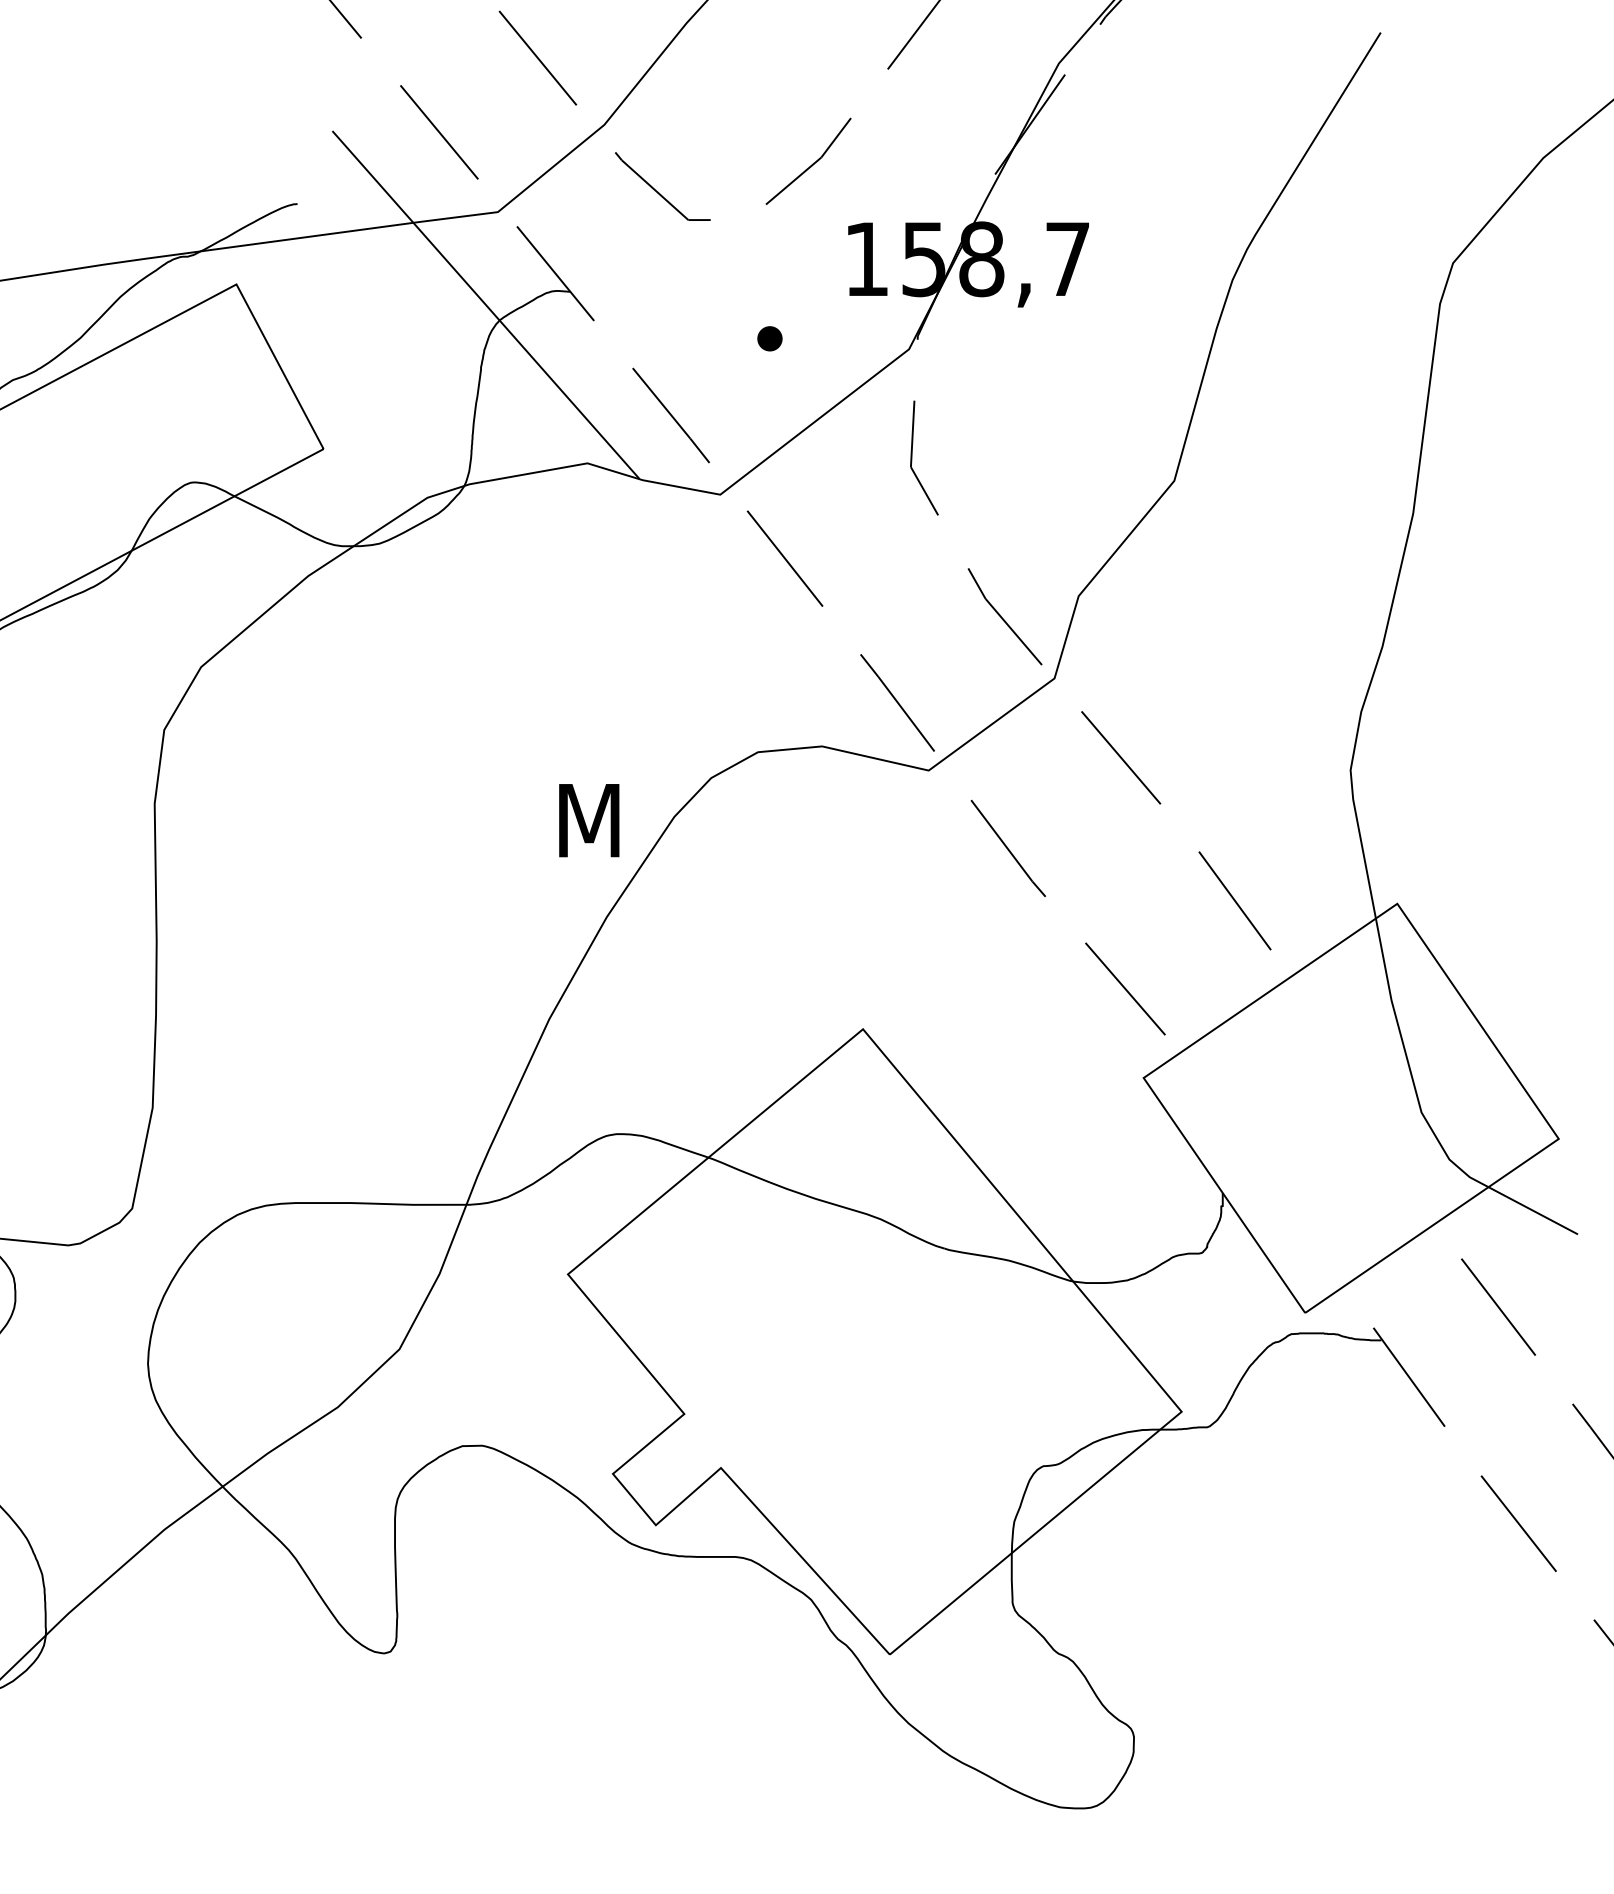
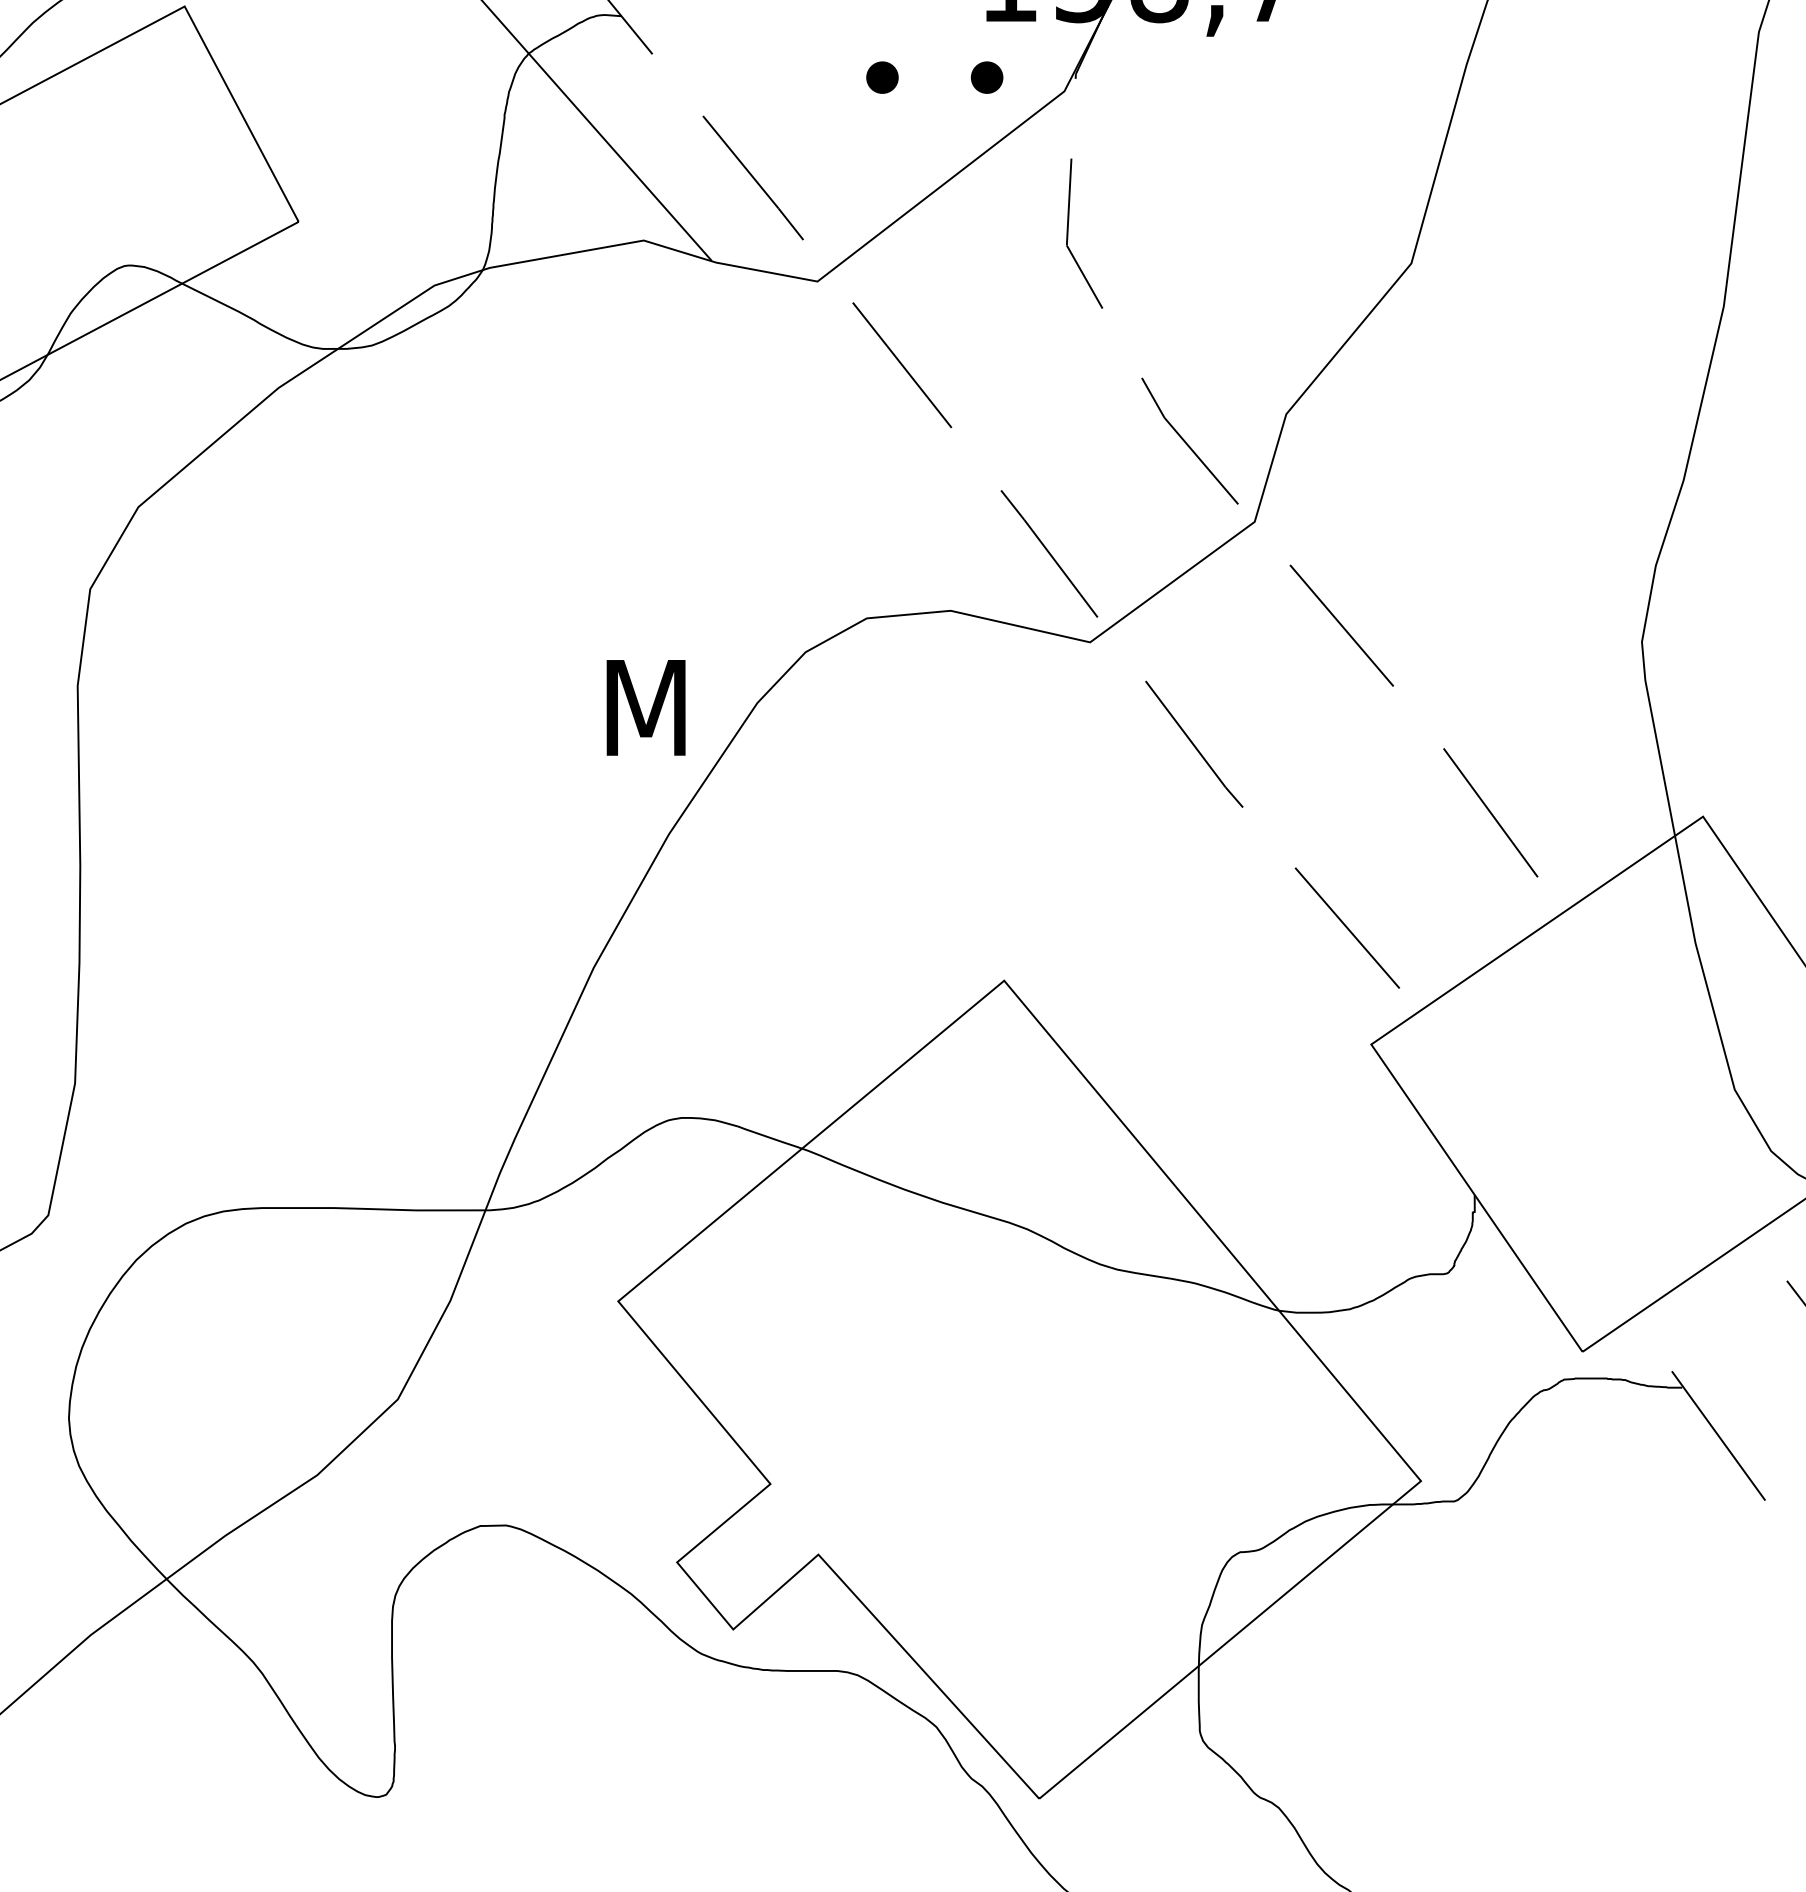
part: (849, 338) -> (986, 77), added

